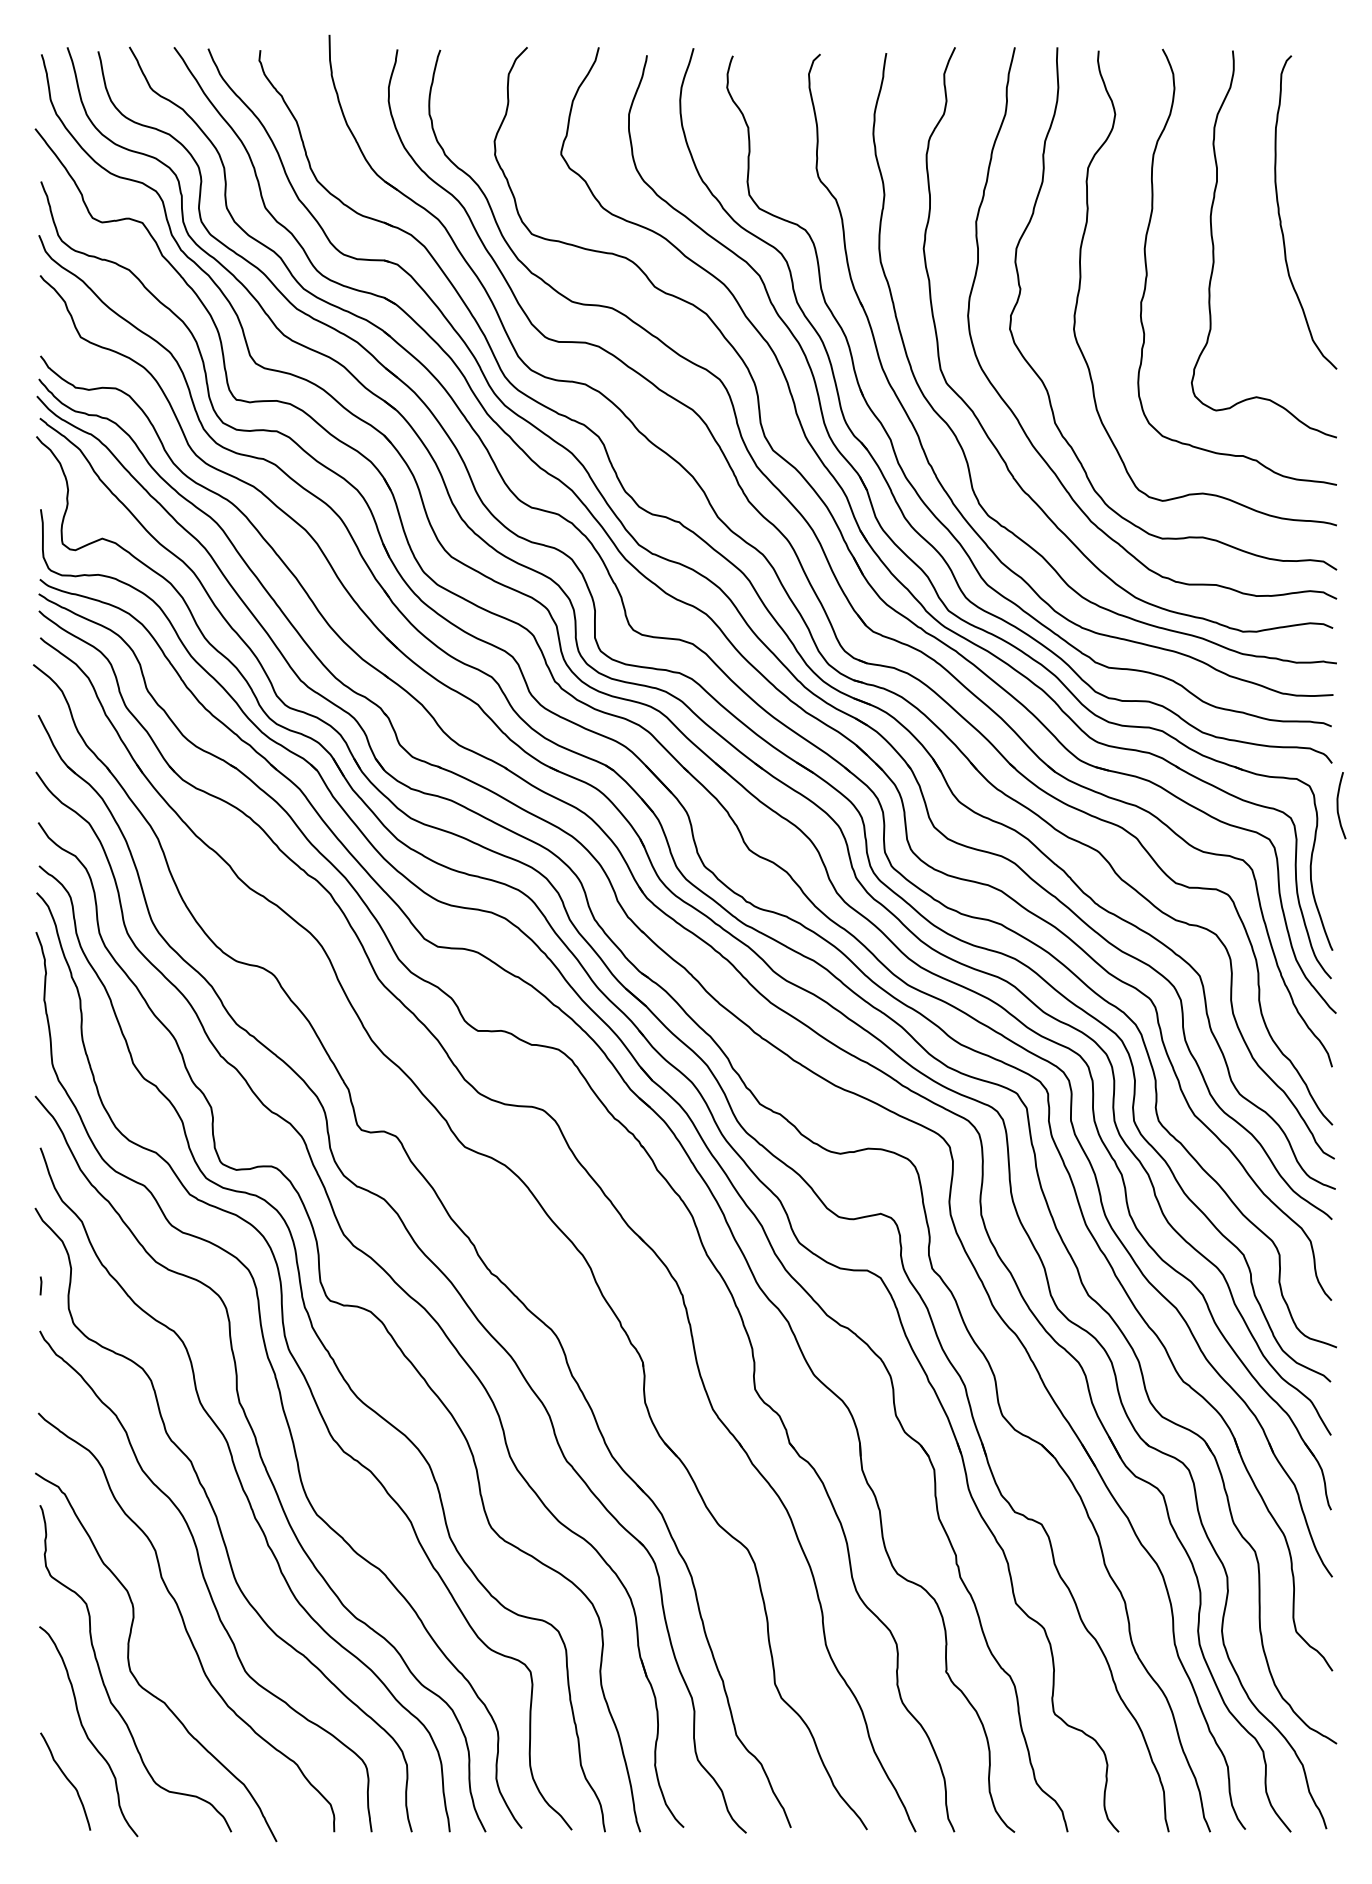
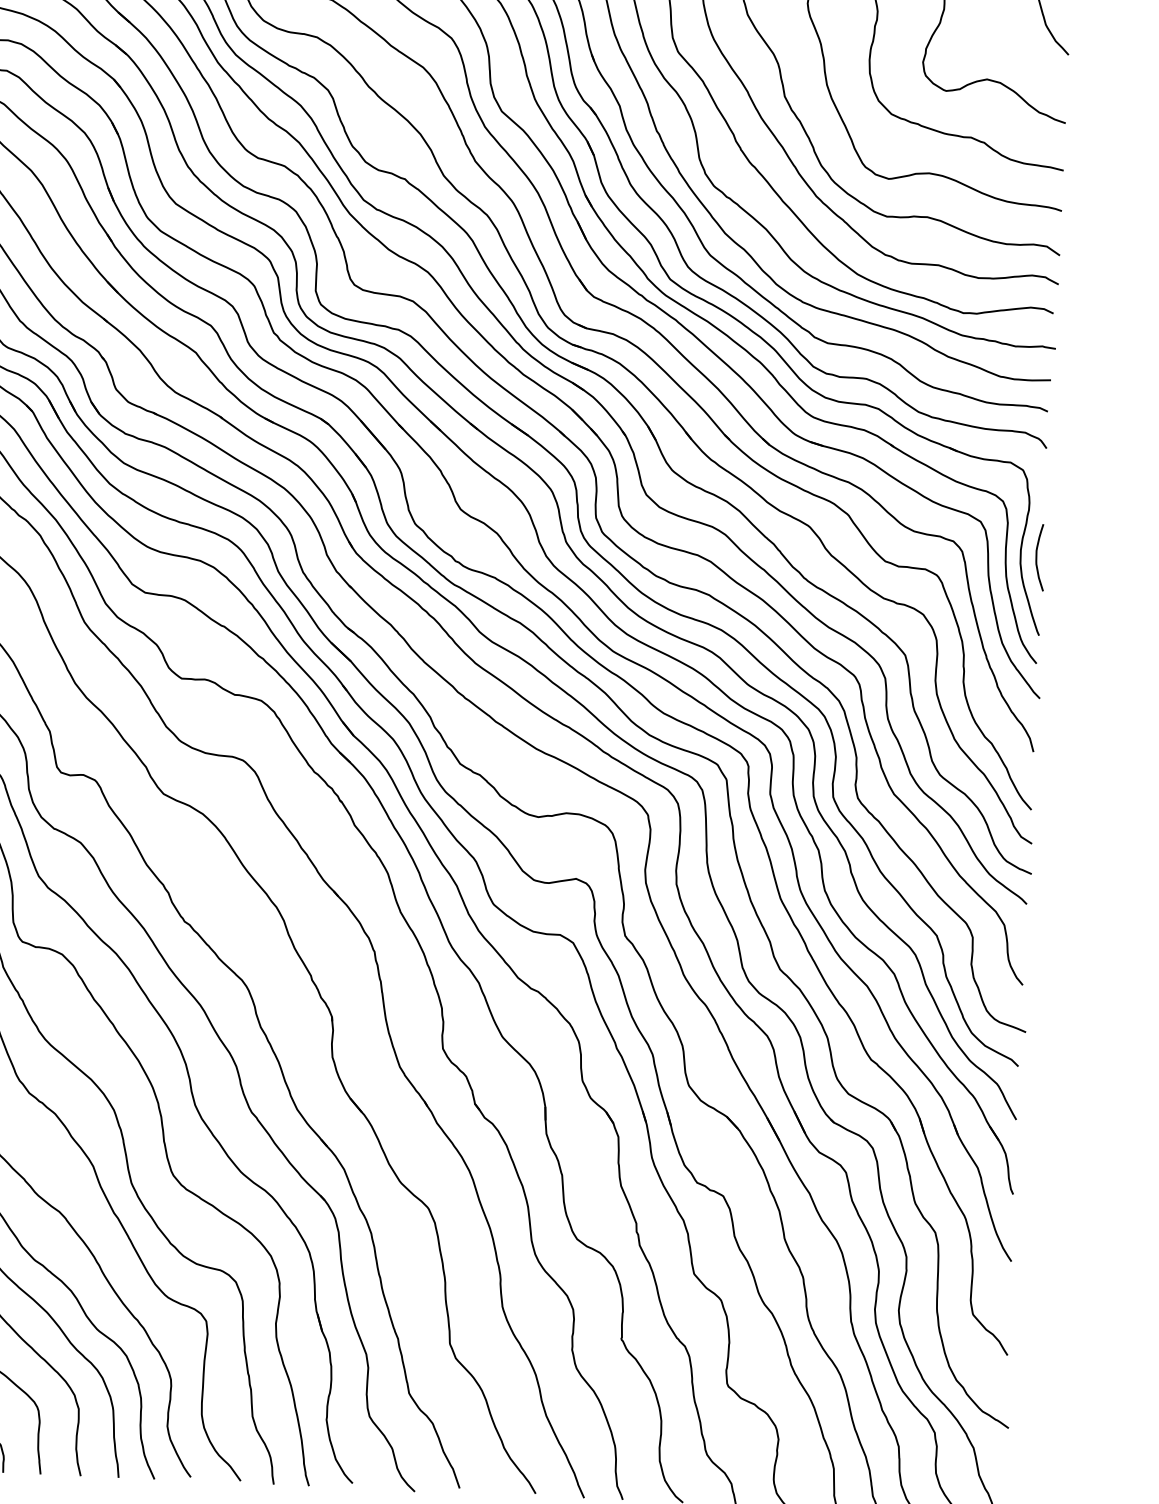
curve: (1338, 805) -> (1037, 557), moved

